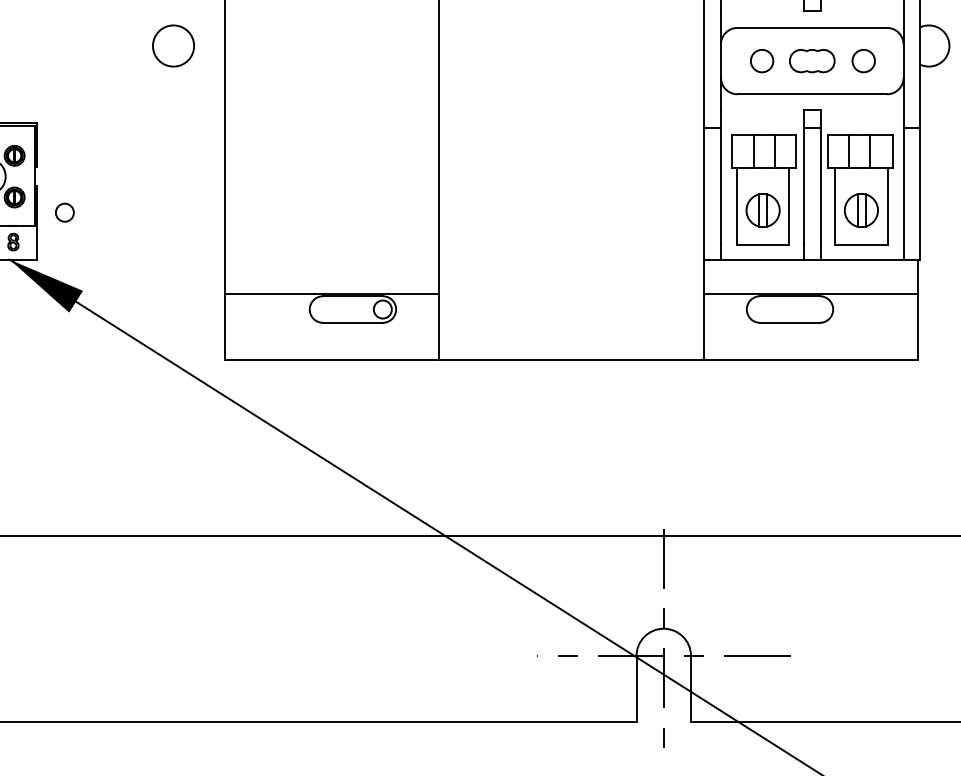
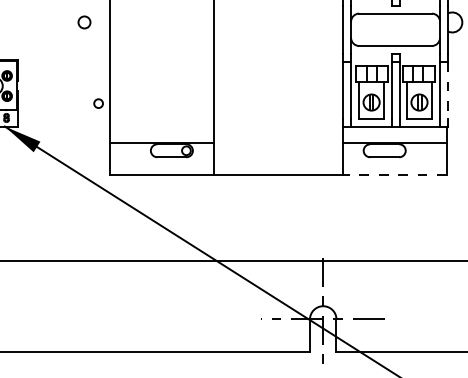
circle: (173, 46) -> (84, 22), size x0.6
part: (812, 60) -> (395, 29), removed
line: (920, 185) -> (448, 90), solid -> dashed
circle: (64, 212) -> (98, 103), moved
line: (810, 360) -> (394, 175), solid -> dashed

